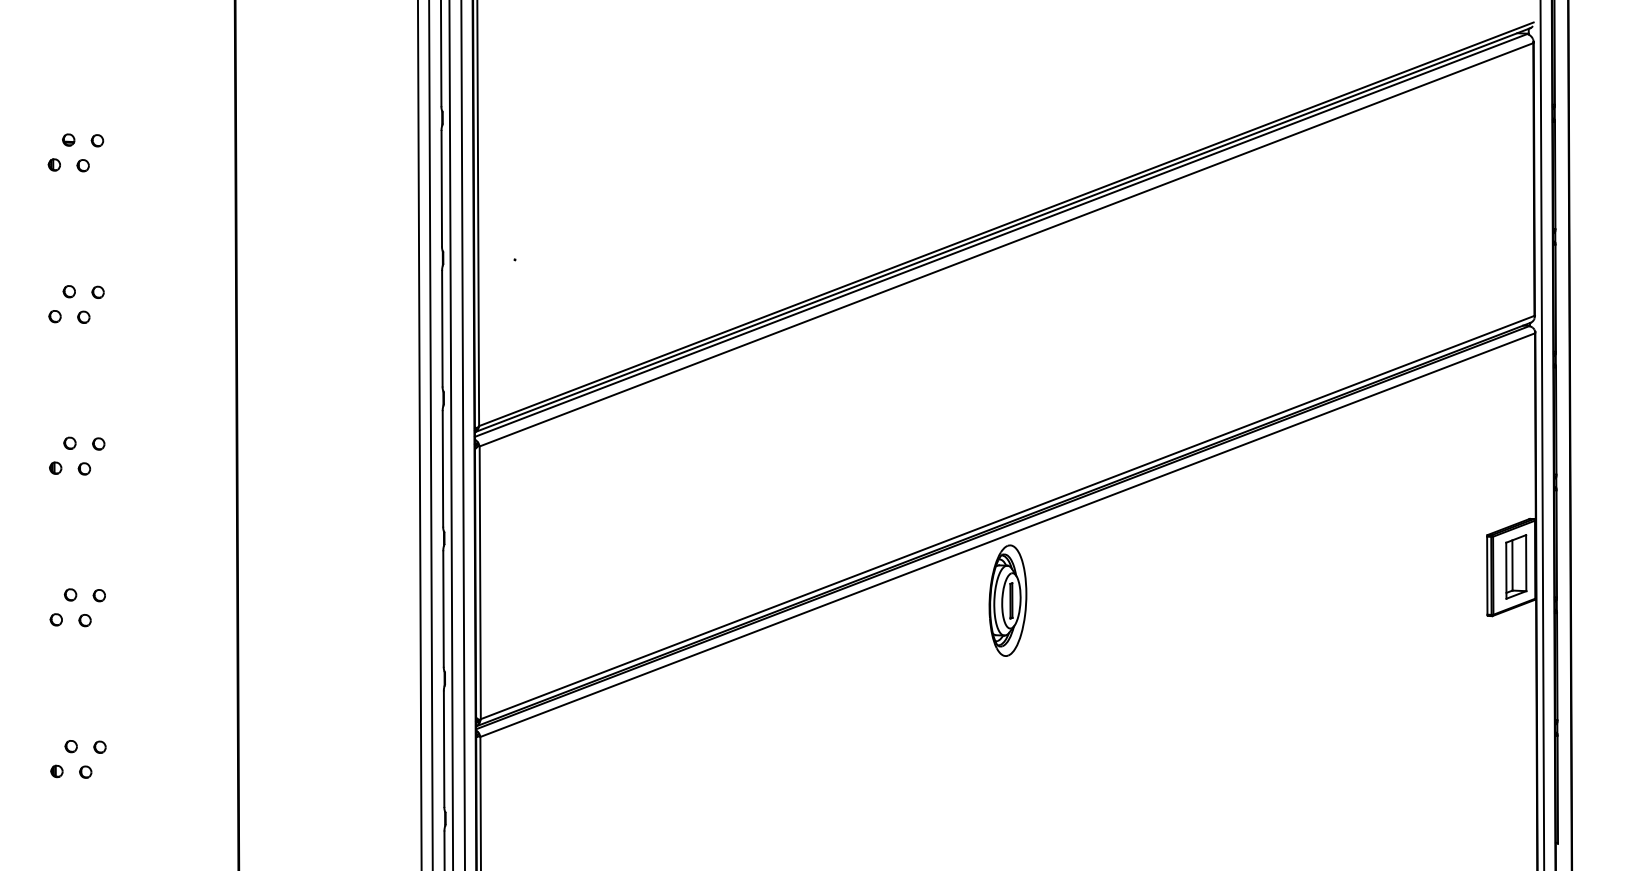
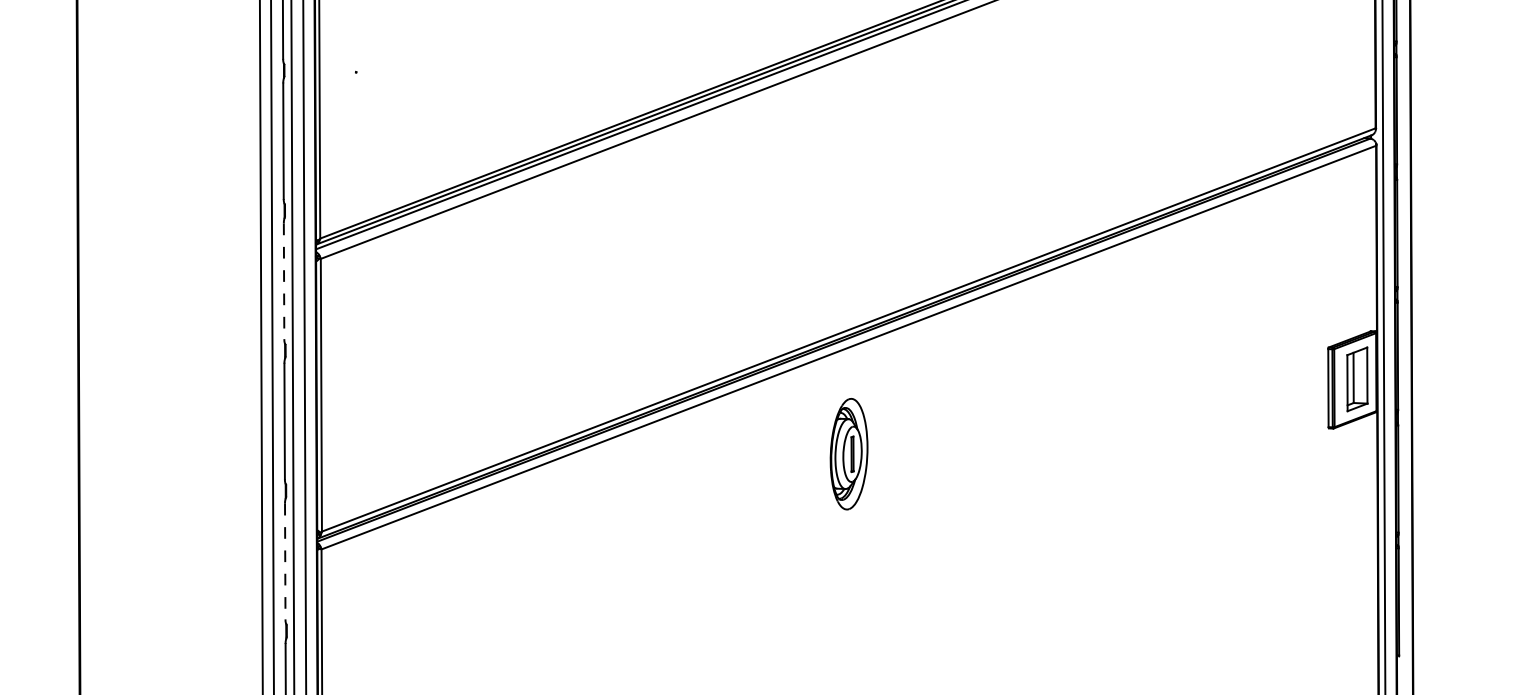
line: (442, 468) -> (283, 280), solid -> dashed
part: (1007, 600) -> (848, 453), moved
line: (444, 749) -> (285, 561), solid -> dashed

